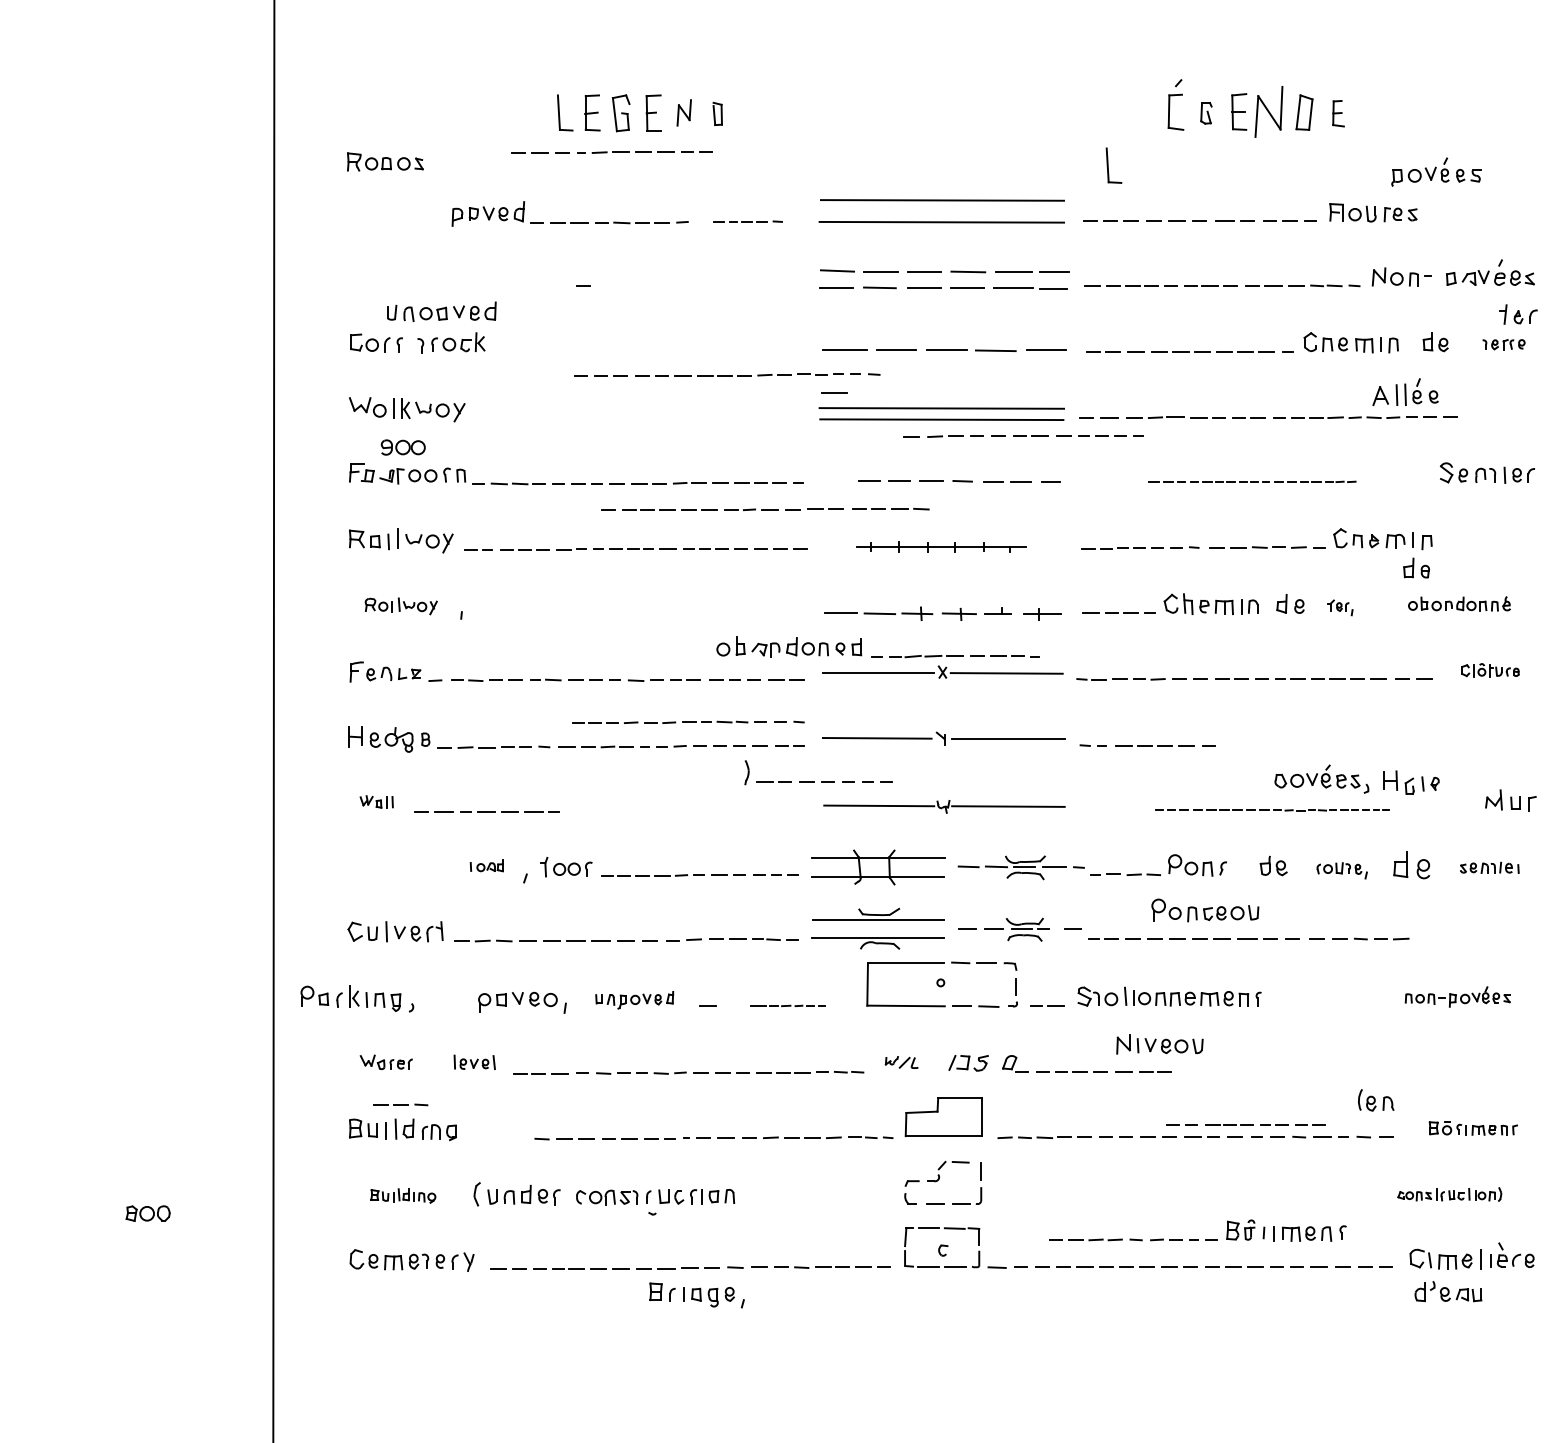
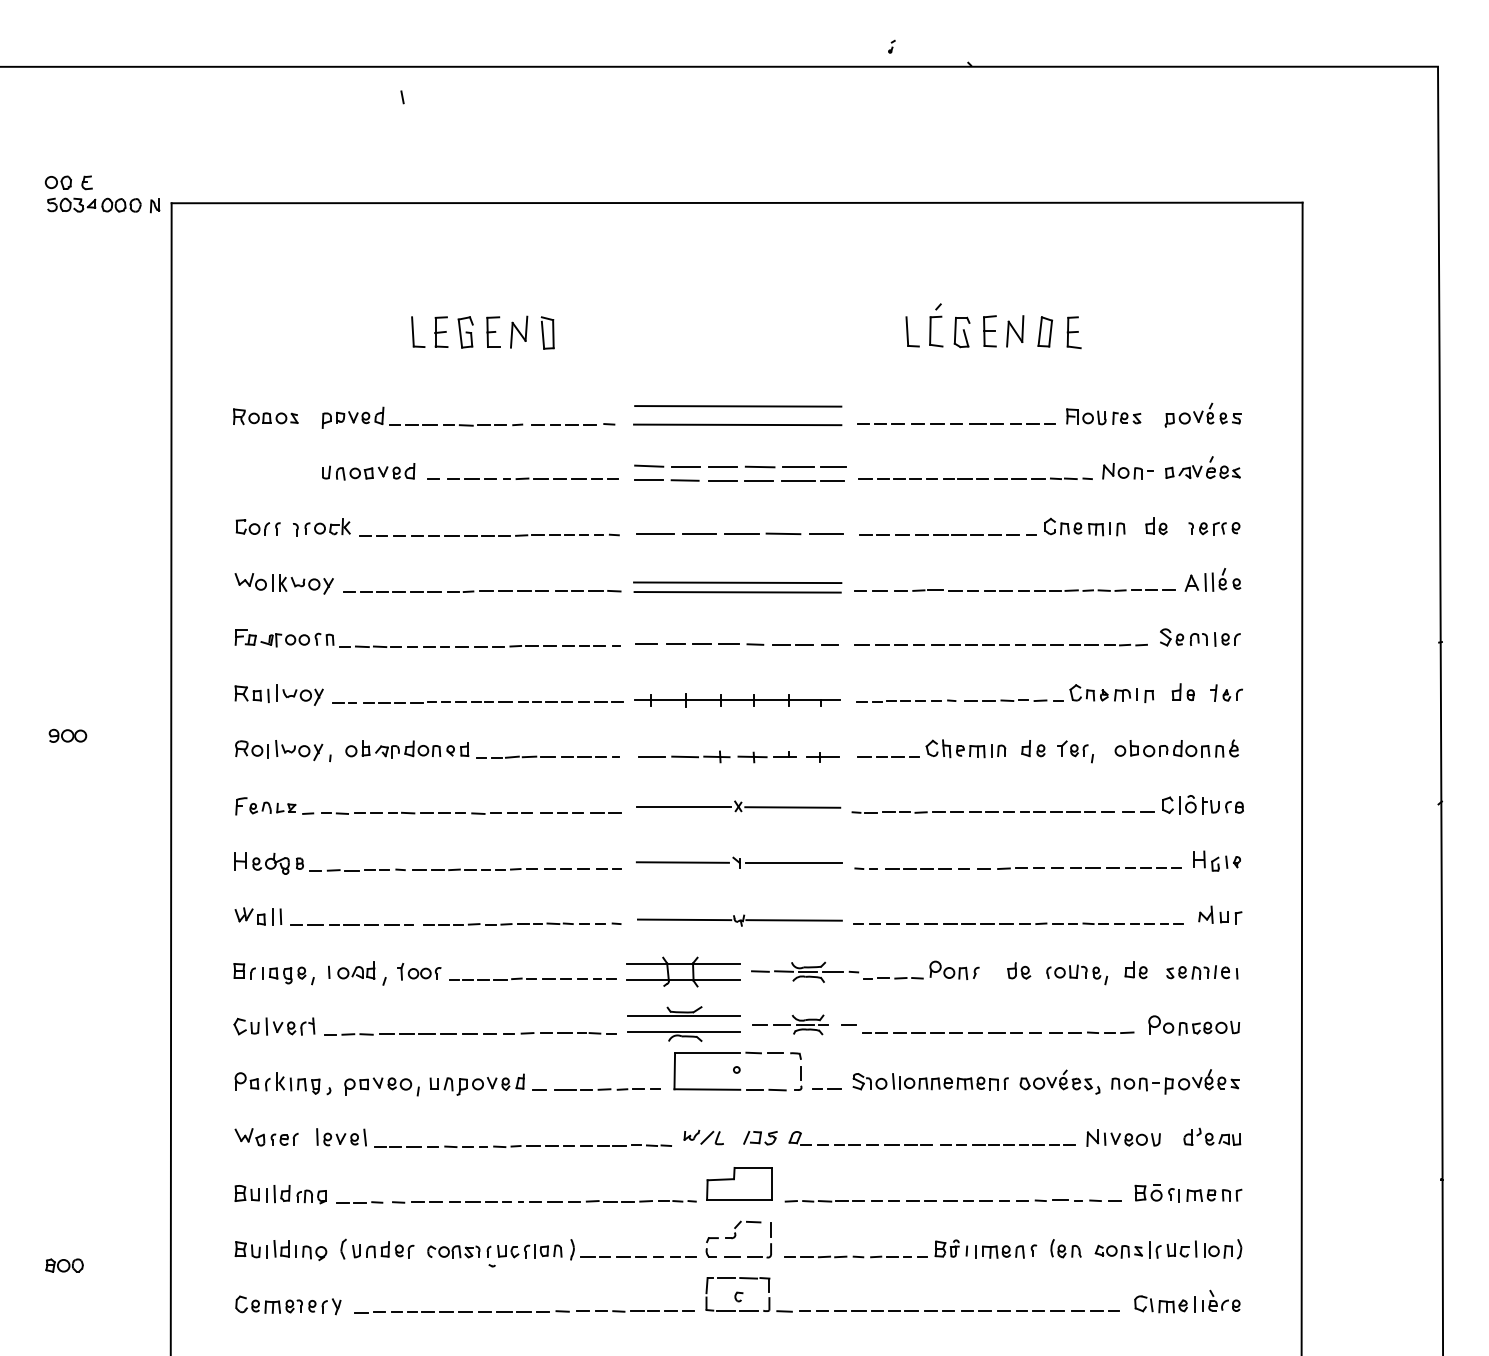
part: (684, 112) -> (519, 331), size x1.43
part: (1269, 112) -> (1015, 331), size x0.71
part: (717, 113) -> (547, 332), size x1.67
part: (1205, 113) -> (961, 332), size x1.67
part: (1337, 113) -> (1073, 332), size x1.43
part: (611, 152) -> (532, 478), moved
part: (385, 161) -> (265, 416), moved
part: (1113, 165) -> (912, 331), moved
part: (1435, 171) -> (1202, 414), moved
part: (748, 221) -> (573, 424), size x1.43
part: (441, 311) -> (368, 471), moved
part: (1518, 313) -> (1226, 692), moved
part: (1504, 344) -> (1214, 528), size x1.43
part: (727, 373) -> (489, 534), moved
line: (834, 391) -> (646, 643), moved
part: (1405, 391) -> (1212, 579), moved
part: (1024, 436) -> (1079, 868), moved
part: (402, 447) -> (67, 735), moved
part: (1251, 481) -> (1000, 644), size x1.67
part: (765, 509) -> (482, 591), moved
part: (941, 547) -> (737, 700), size x1.43
part: (1415, 568) -> (1182, 692), moved
part: (1459, 603) -> (1176, 748), size x1.43
part: (401, 606) -> (279, 750), size x1.43
part: (1340, 607) -> (1075, 751), size x1.67
part: (877, 656) -> (482, 757), moved
part: (1489, 669) -> (1202, 804), size x1.67
part: (688, 721) -> (522, 923), moved
part: (1321, 778) -> (1059, 1081), moved
part: (821, 780) -> (635, 1256), moved
part: (1410, 781) -> (1216, 860), moved
part: (376, 801) -> (258, 916), size x1.67
part: (1272, 810) -> (1018, 923), size x1.67
part: (486, 865) -> (351, 970), size x1.67
part: (1410, 865) -> (1135, 970), size x0.71
part: (1489, 867) -> (1202, 972), size x1.43
part: (1342, 870) -> (1077, 974), size x1.43
part: (1204, 910) -> (1193, 1025), moved
part: (1458, 996) -> (1175, 1081), size x1.43
part: (356, 998) -> (282, 1083), moved
part: (633, 1000) -> (476, 1084), size x1.43
part: (788, 1005) -> (607, 1089), size x1.67
part: (1159, 1043) -> (1123, 1137), moved
part: (386, 1062) -> (266, 1137), size x1.43
part: (474, 1062) -> (341, 1137), size x1.43
part: (901, 1062) -> (703, 1137), size x1.43
part: (1375, 1100) -> (1065, 1248), moved
line: (400, 1104) -> (359, 1202), moved
line: (1245, 1123) -> (1007, 1144), moved
part: (1473, 1128) -> (1188, 1193), size x1.43
part: (1449, 1194) -> (1168, 1249), size x1.67
part: (402, 1195) -> (280, 1250), size x1.67
part: (1197, 1239) -> (910, 1256), moved
part: (1448, 1291) -> (1212, 1136), moved
part: (696, 1295) -> (273, 974), moved

